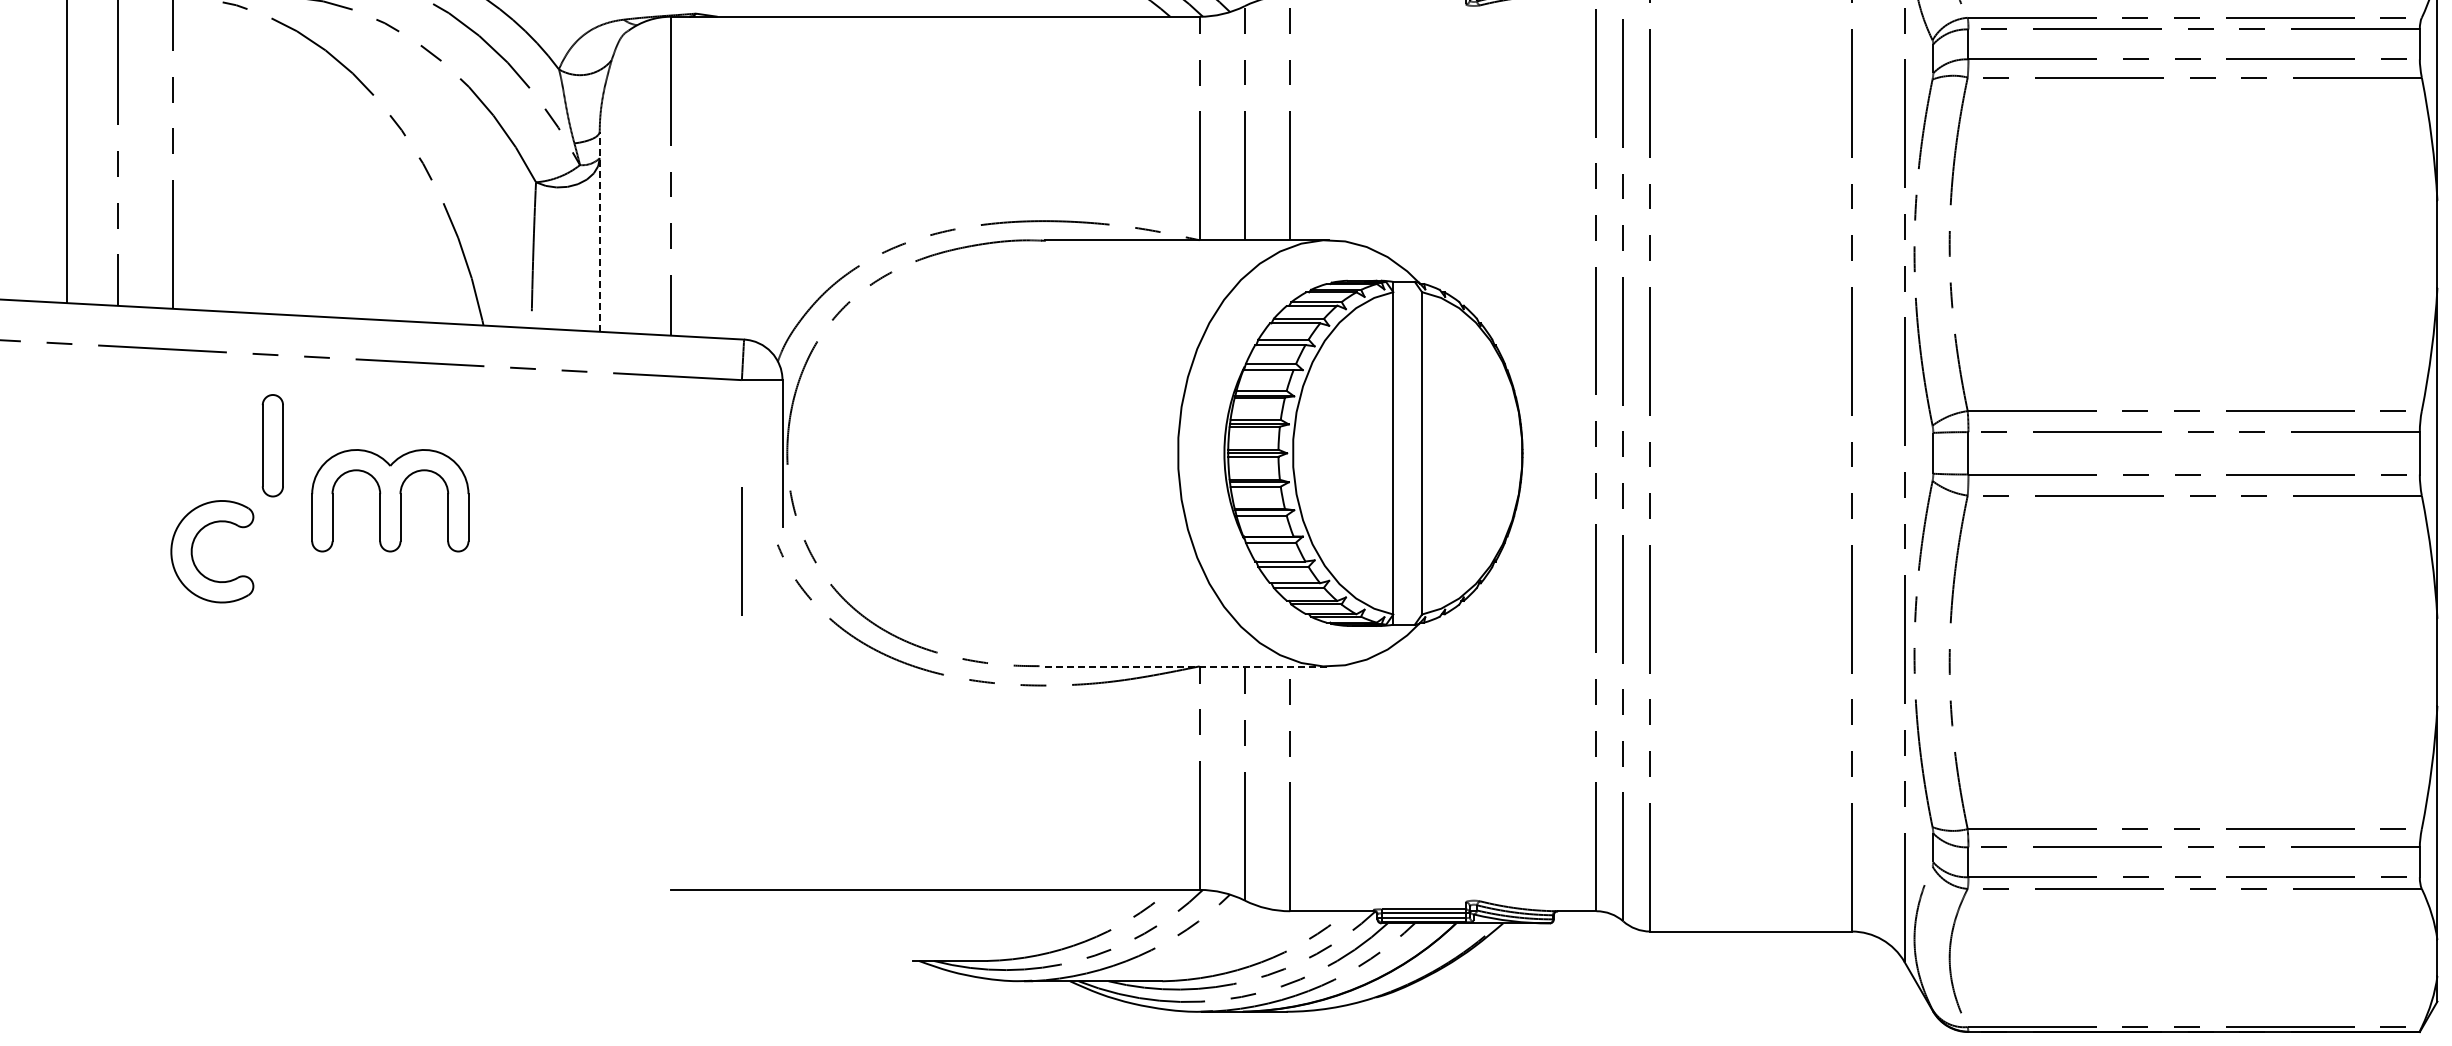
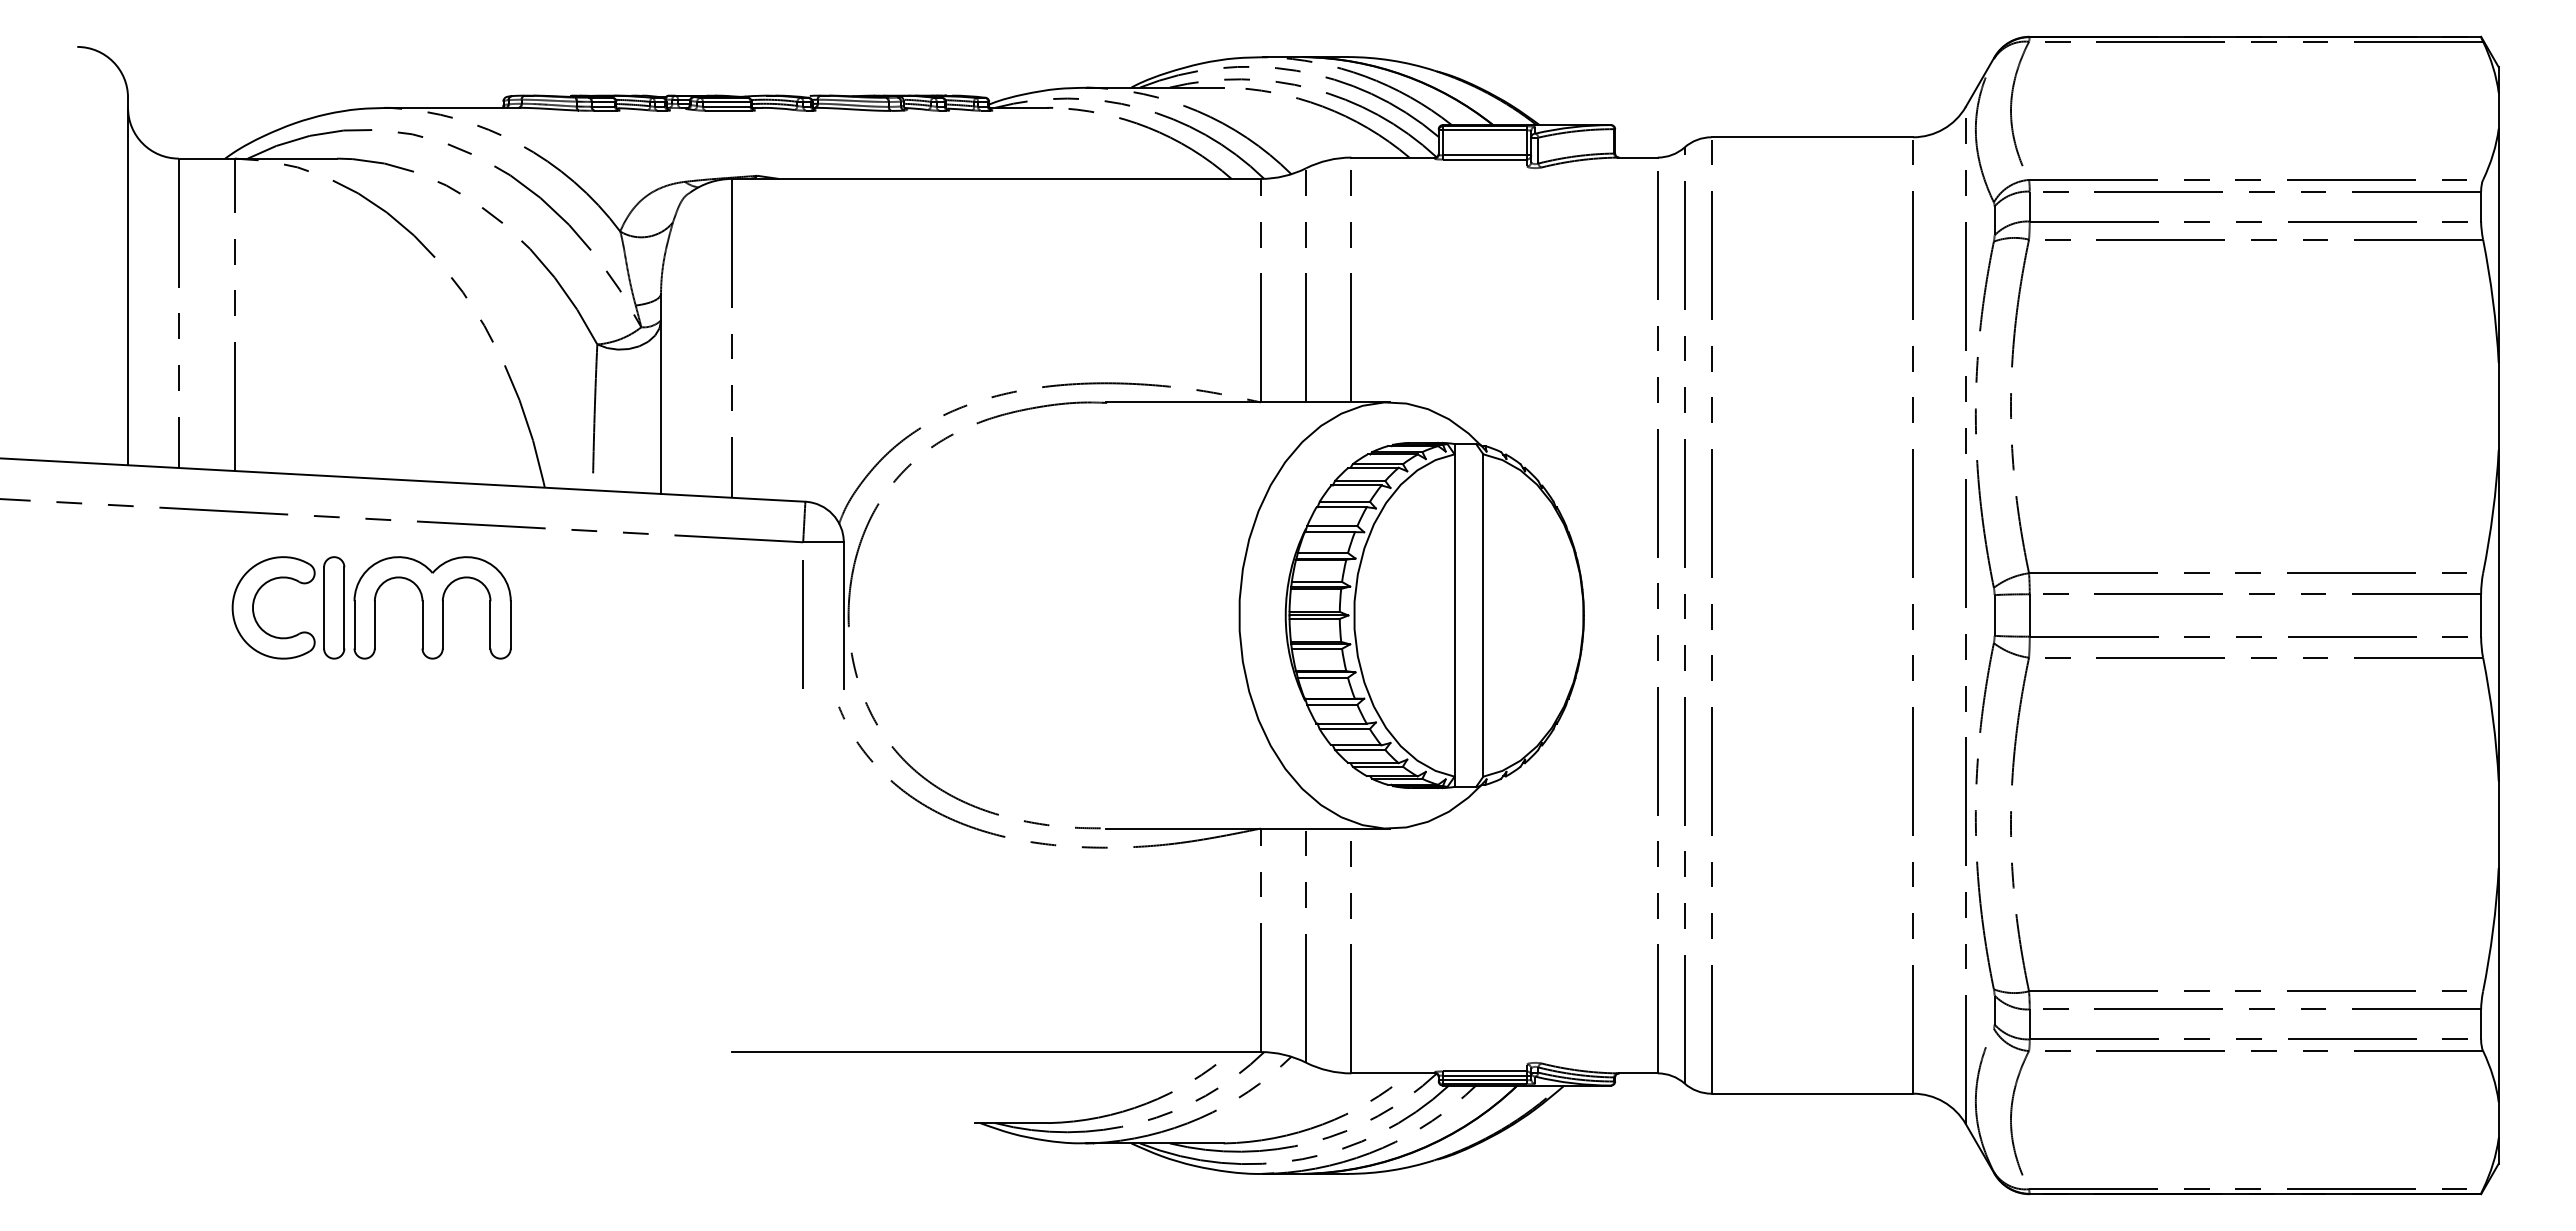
line: (600, 231) -> (661, 393), dashed -> solid
part: (390, 500) -> (432, 607), moved
part: (193, 548) -> (254, 604), moved
line: (741, 551) -> (802, 624), moved
line: (1187, 666) -> (1248, 828), dashed -> solid

